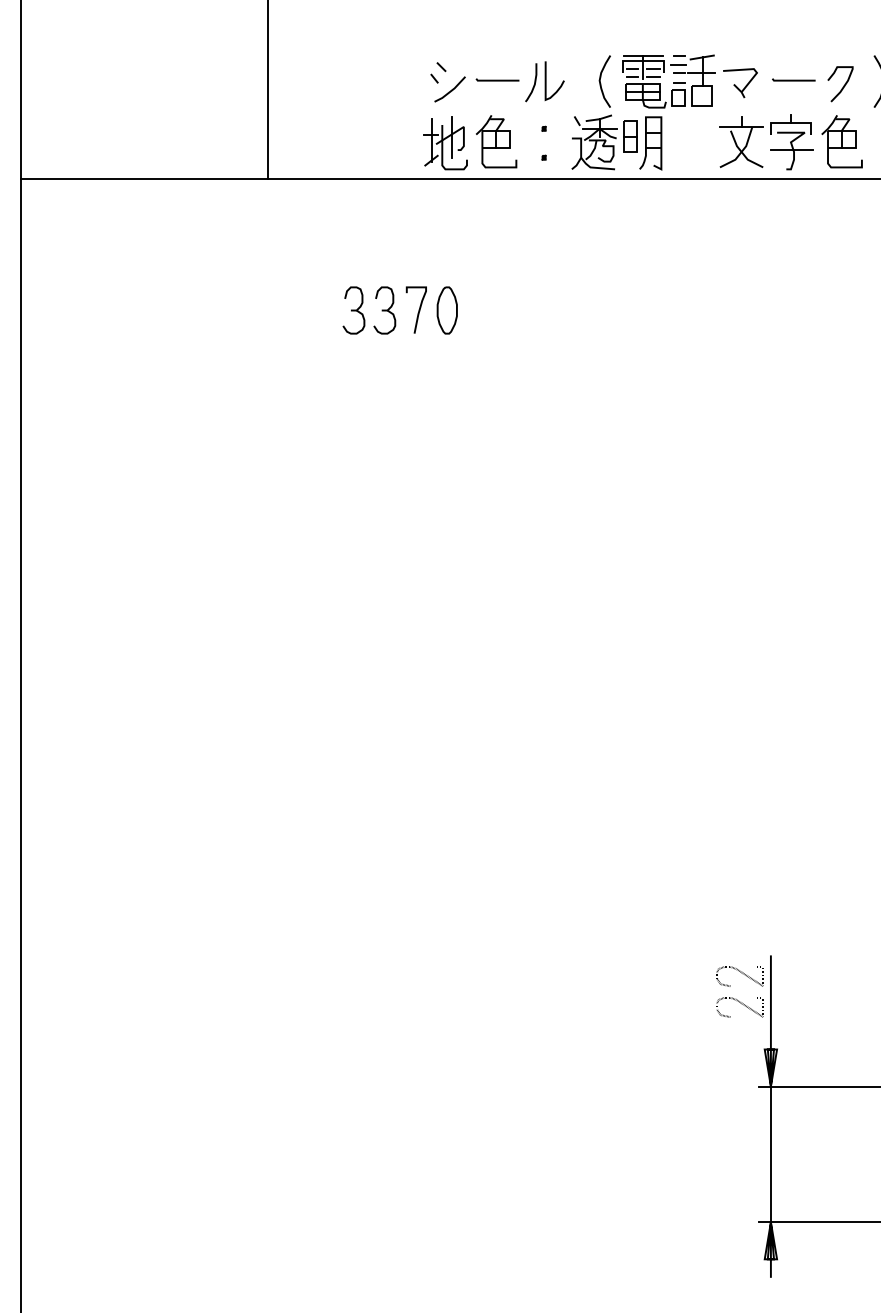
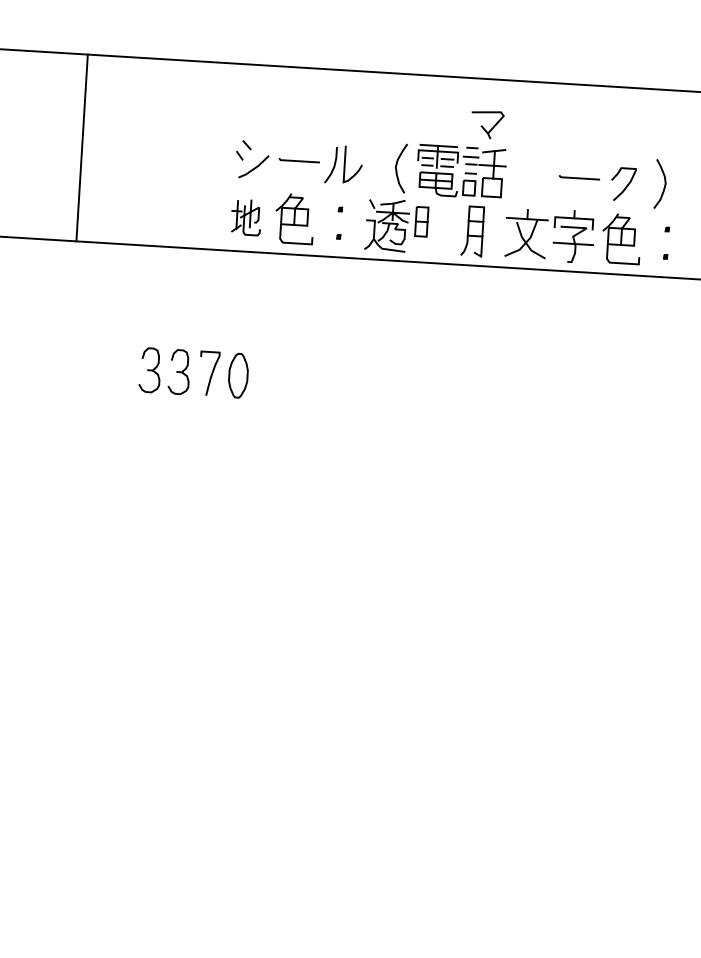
part: (740, 83) -> (487, 125), moved
part: (445, 143) -> (246, 217), size x0.7
part: (650, 143) -> (472, 231), moved

